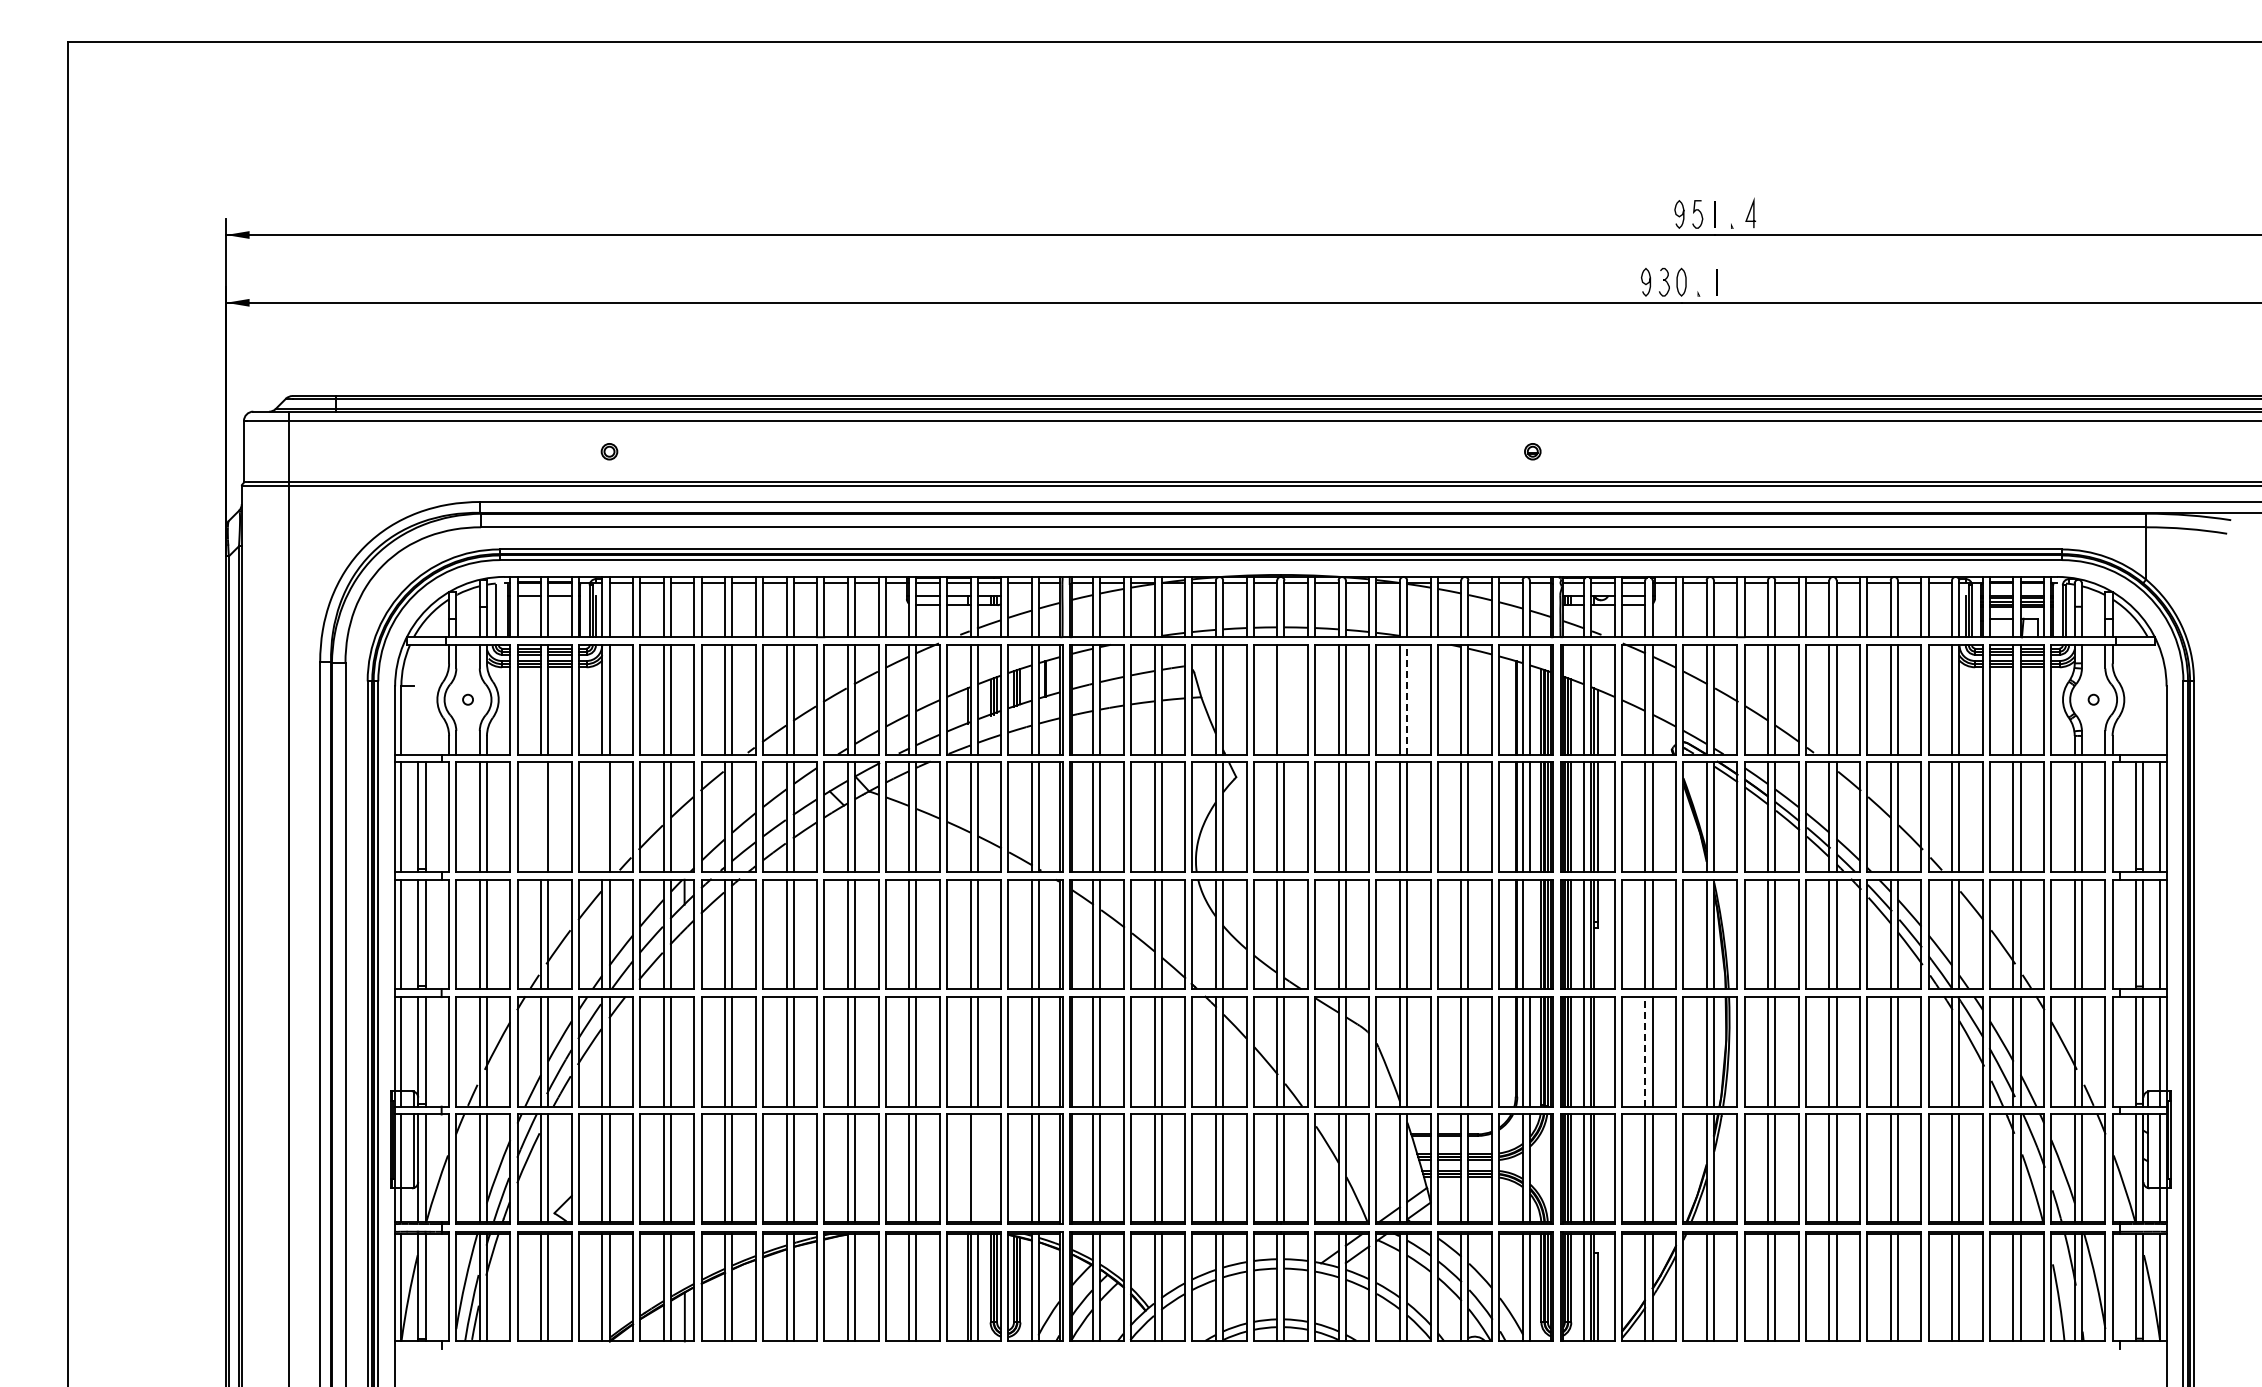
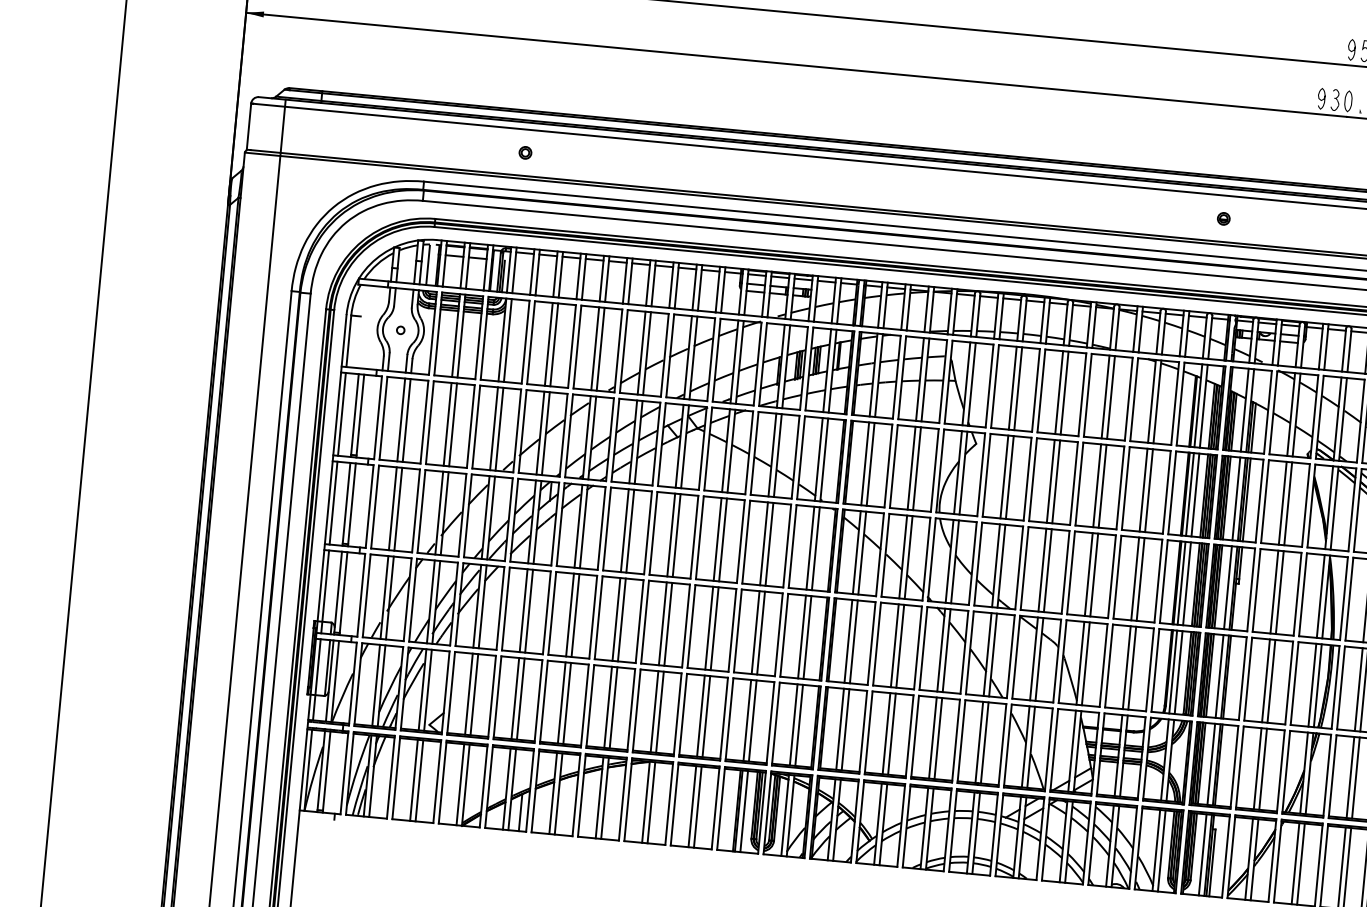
line: (1284, 699) -> (1018, 388), added
line: (1407, 699) -> (1111, 397), dashed -> solid
line: (541, 816) -> (447, 423), added
line: (602, 816) -> (494, 428), added
line: (1529, 934) -> (1186, 583), added
line: (1645, 1051) -> (1266, 680), dashed -> solid
line: (977, 1167) -> (752, 720), added

